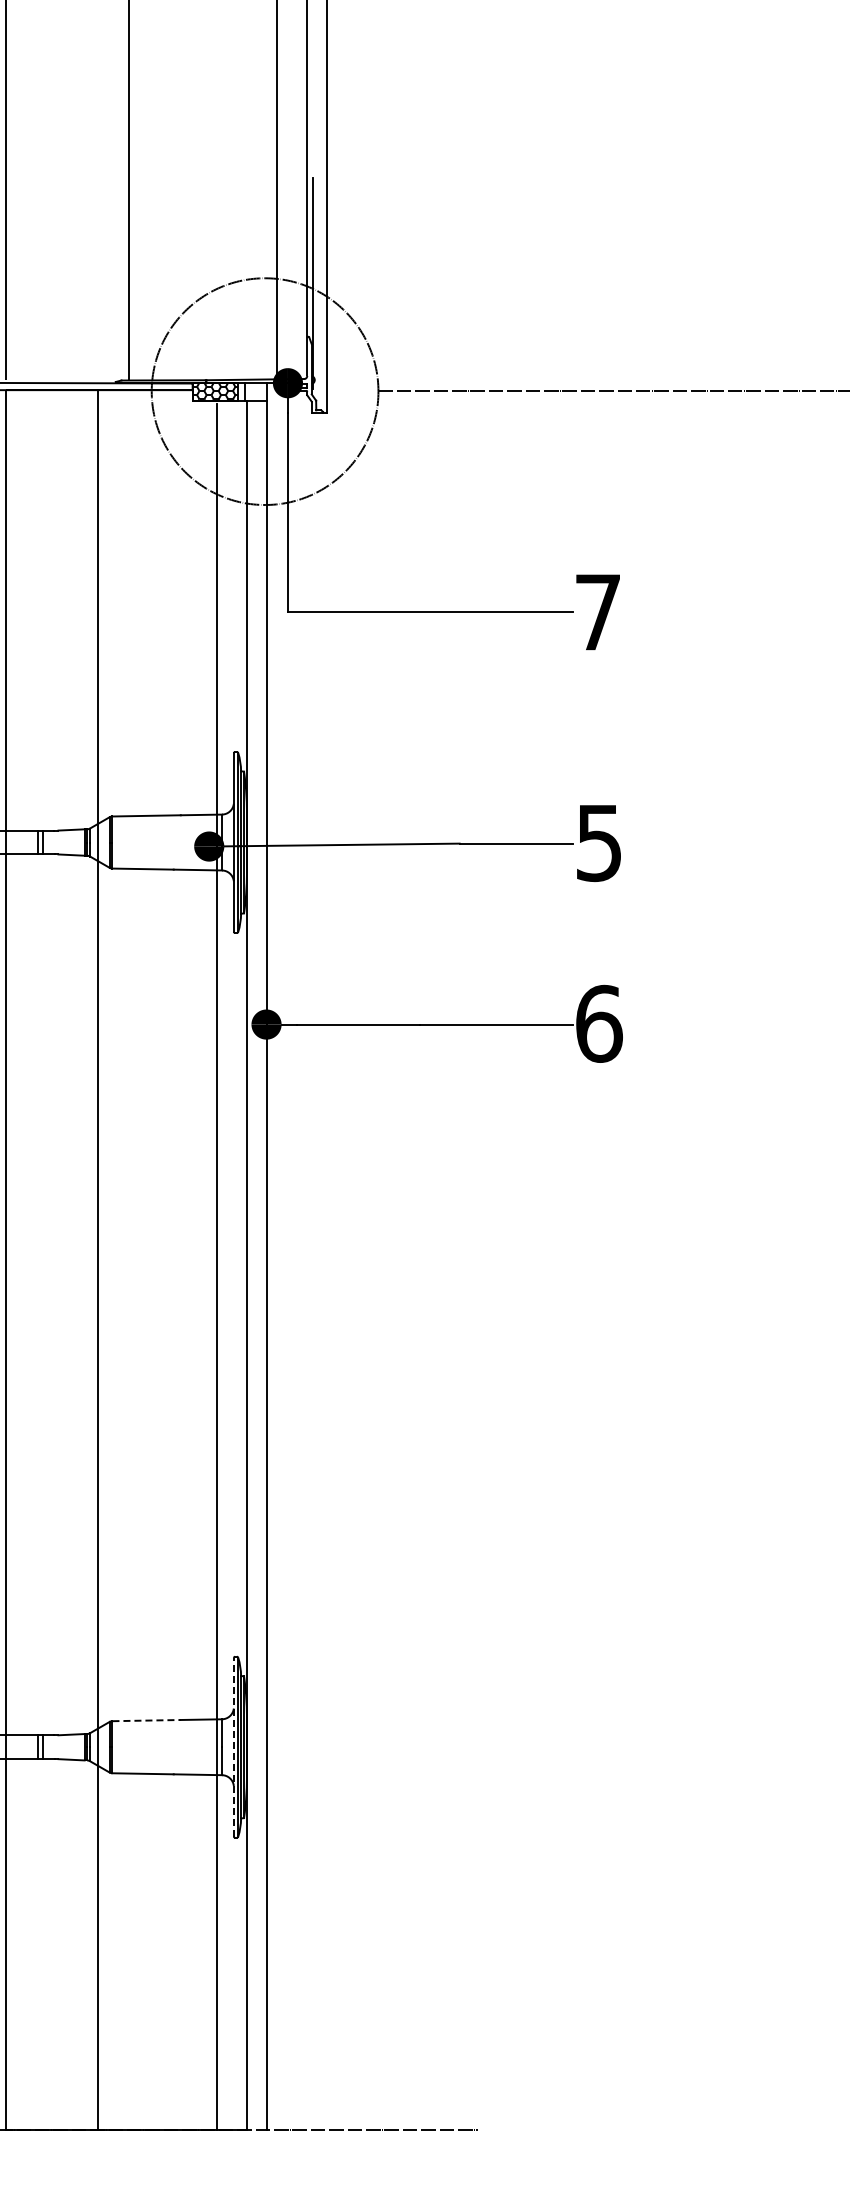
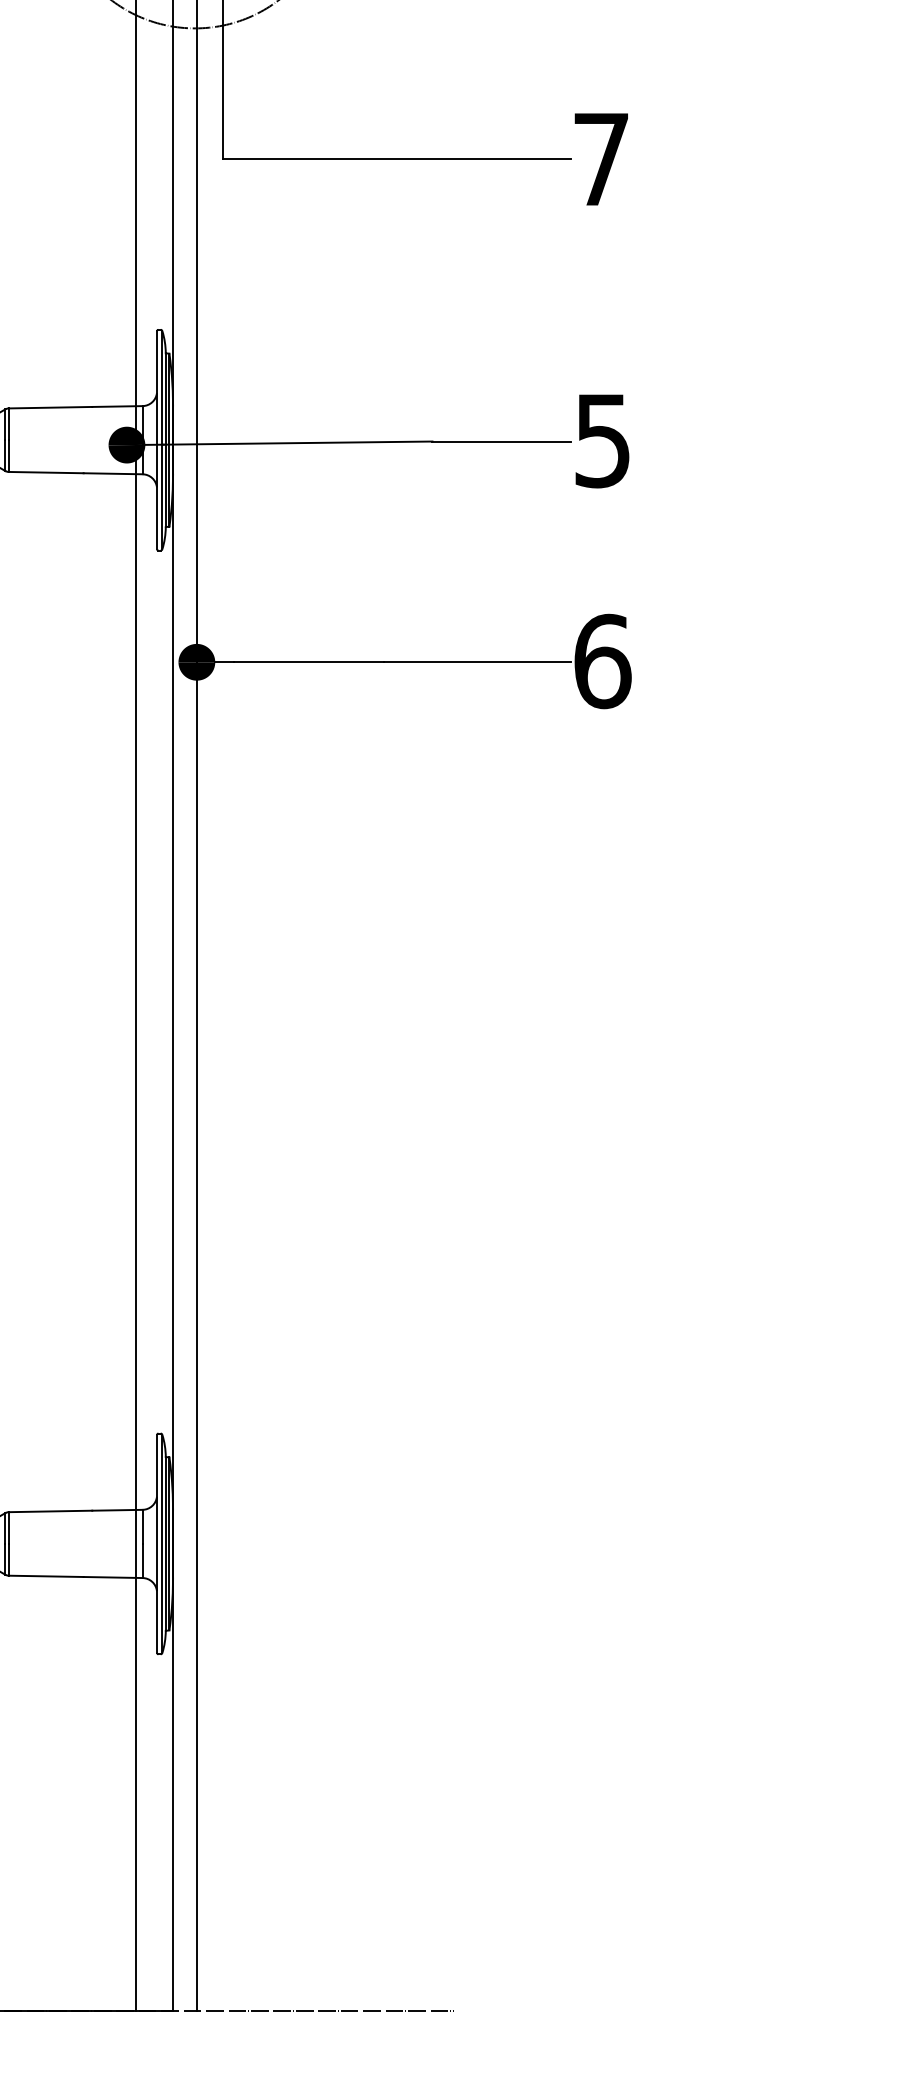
line: (147, 1720) -> (51, 1511), dashed -> solid
line: (233, 1746) -> (156, 1543), dashed -> solid

